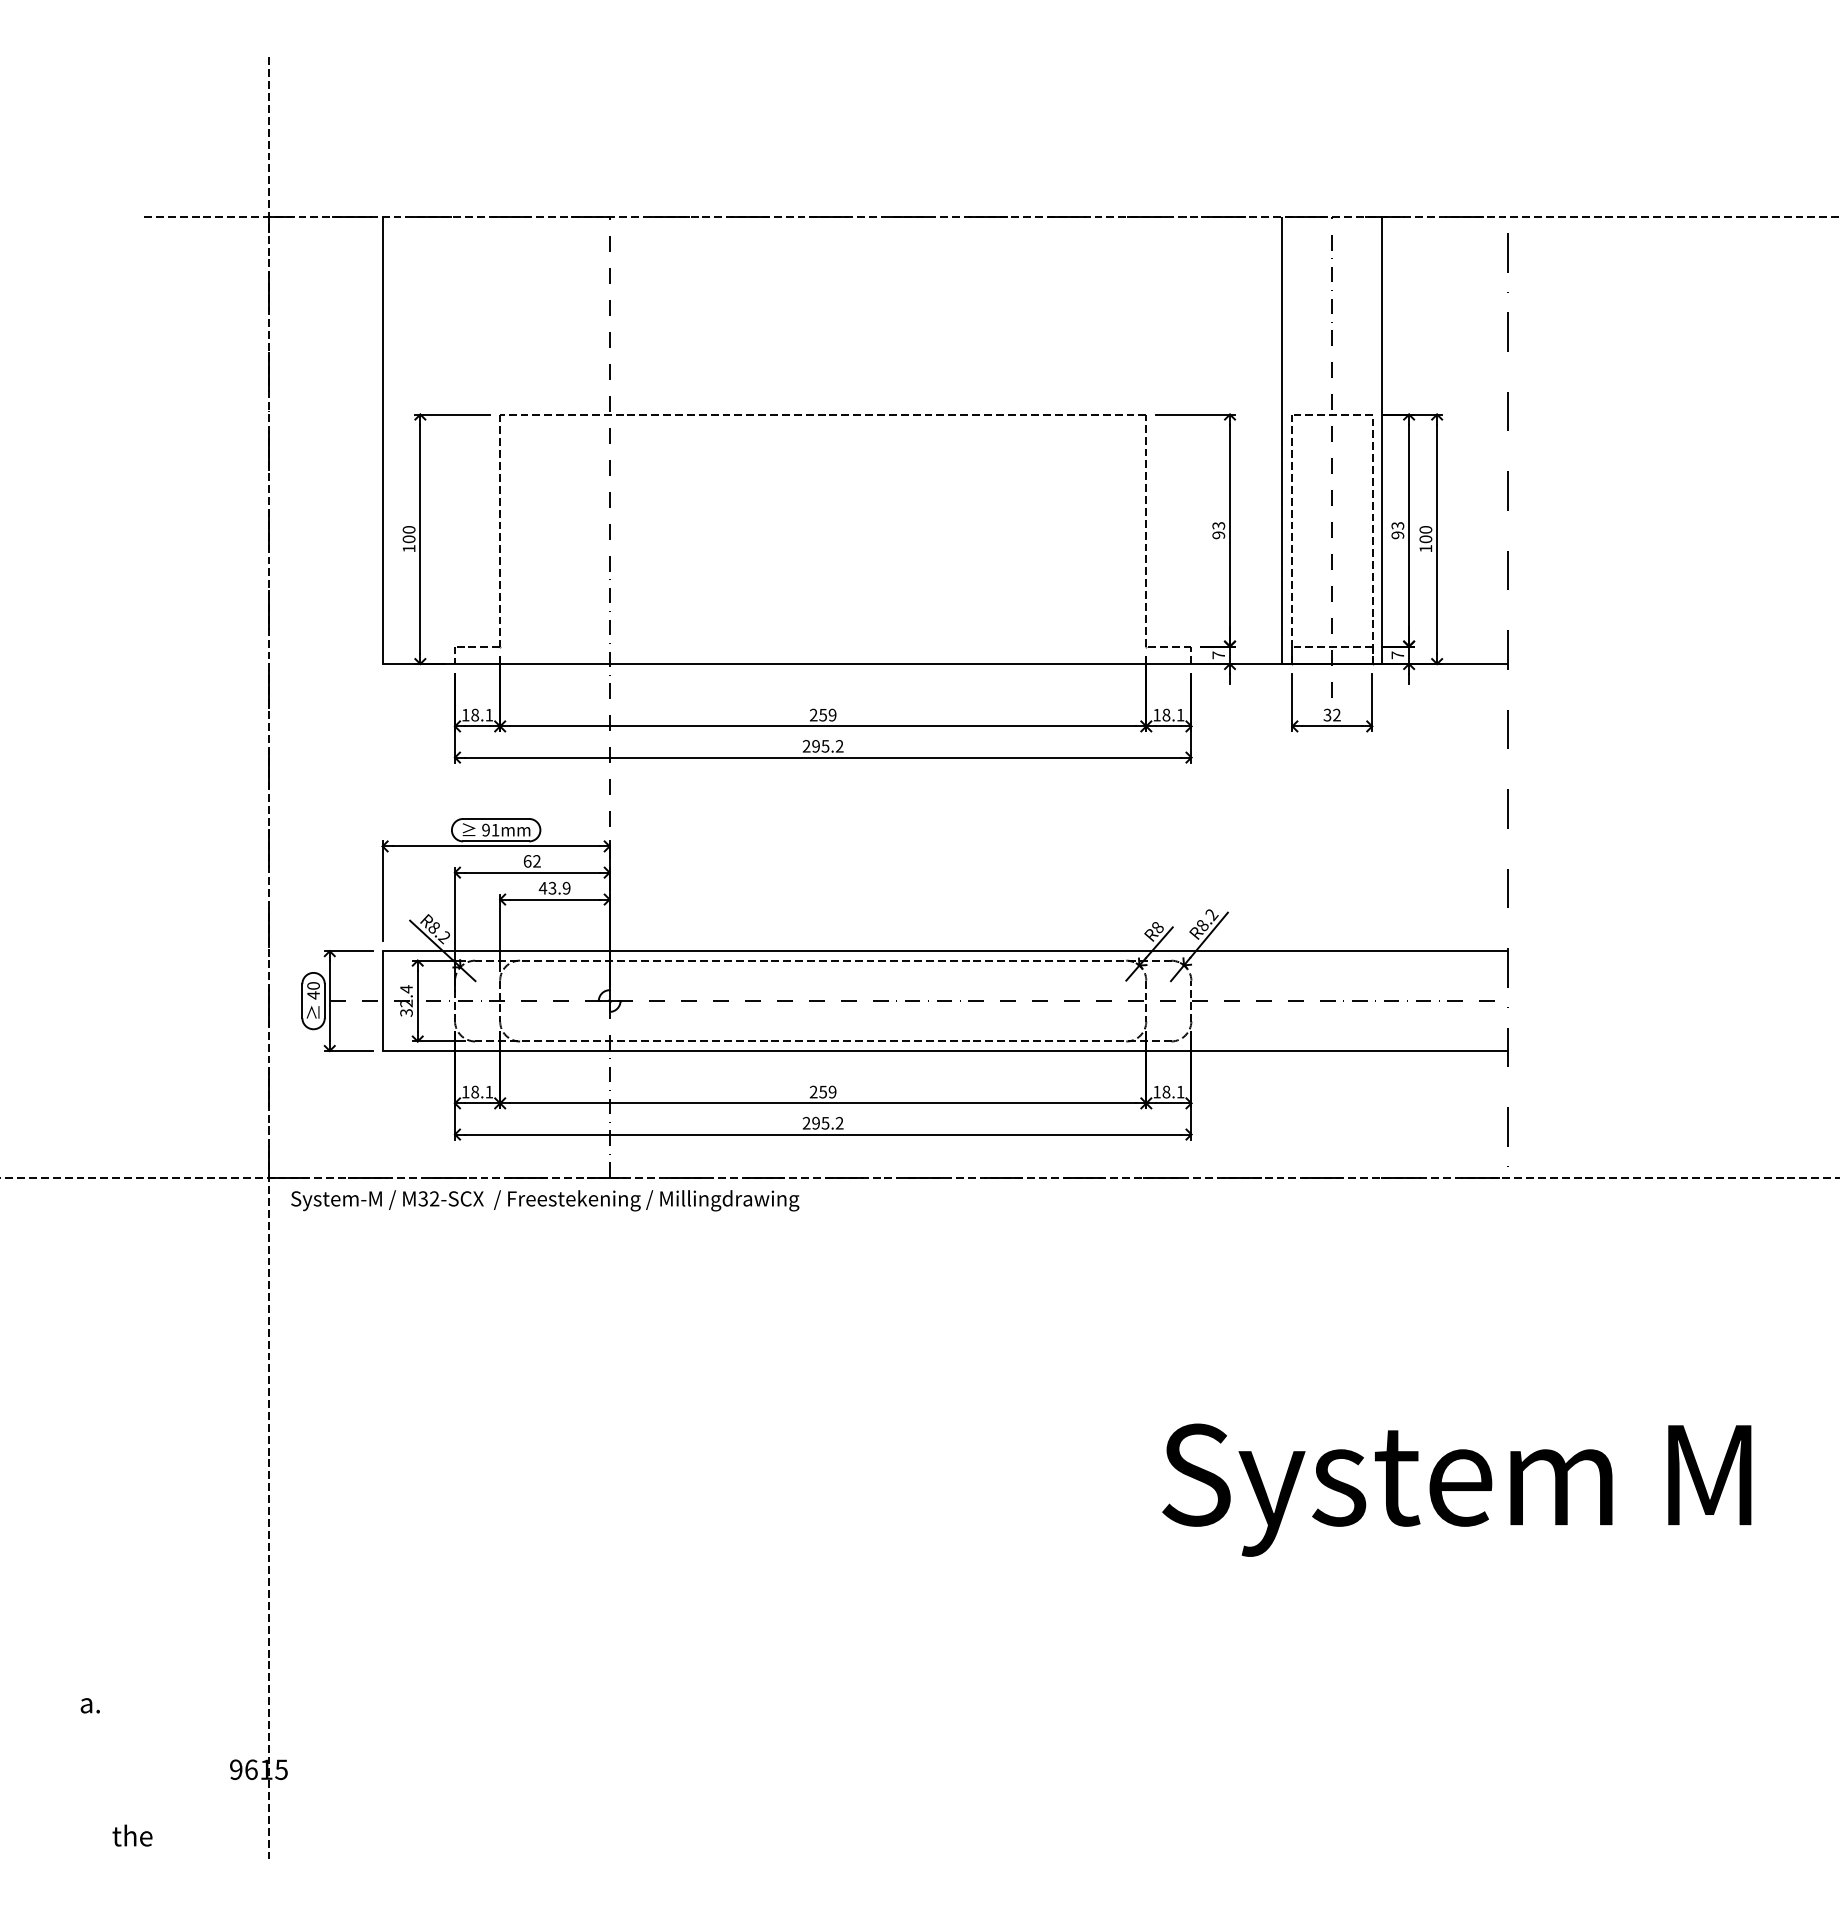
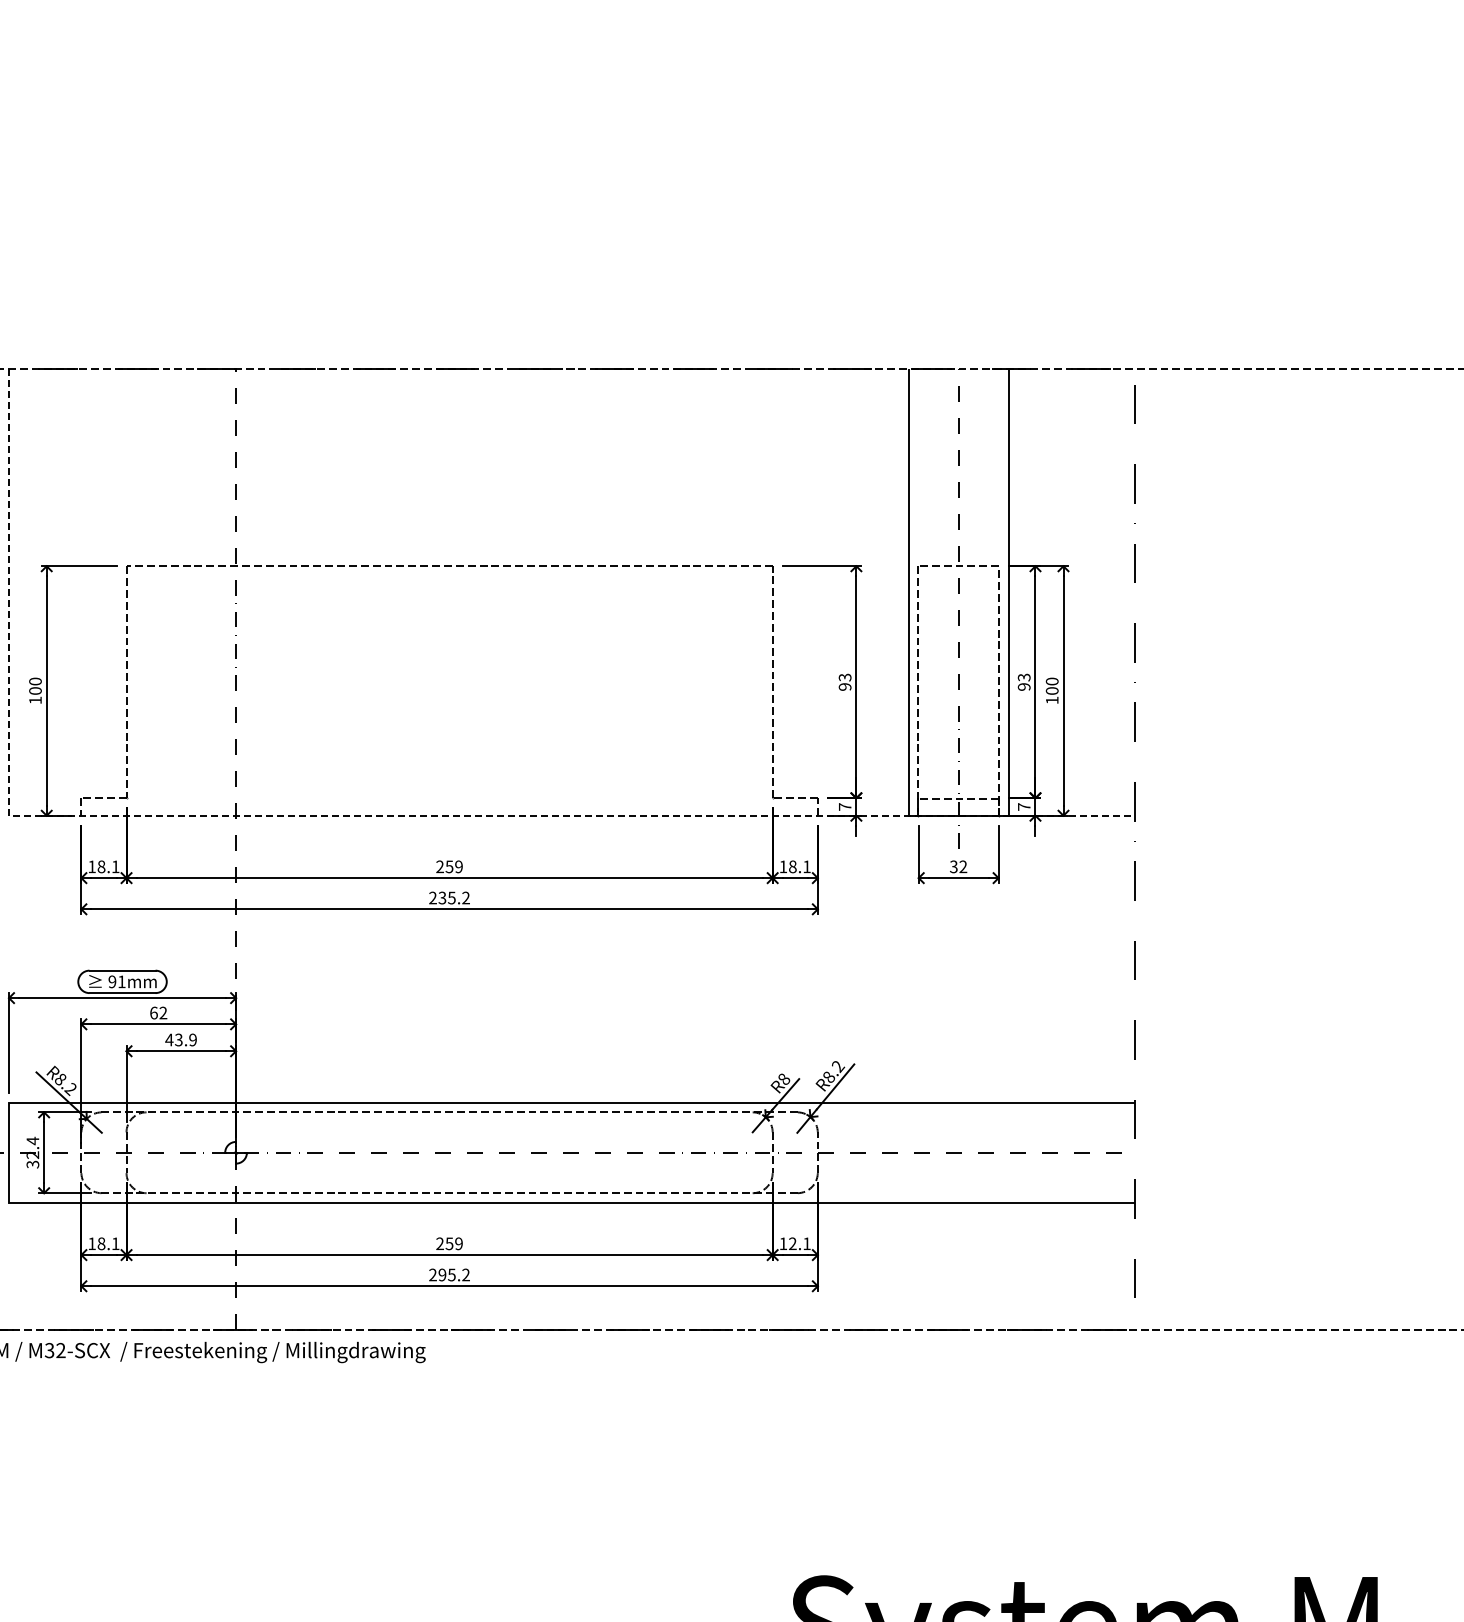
line: (721, 664) -> (347, 816), solid -> dashed
text: (815, 746) -> (441, 898), 295.2 -> 235.2
text: (1166, 1091) -> (792, 1243), 18.1 -> 12.1

